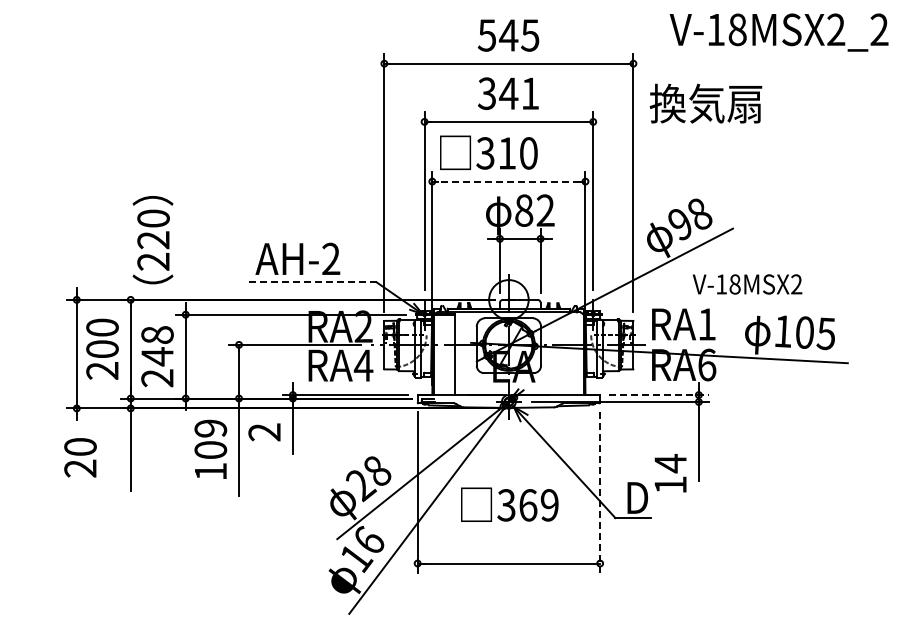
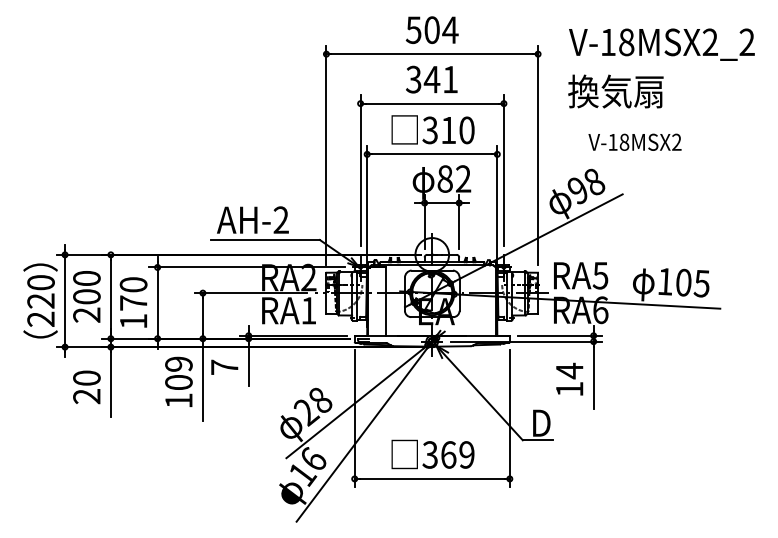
text: (778, 32) -> (661, 44), moved
text: (519, 35) -> (441, 30), 545 -> 504
text: (705, 103) -> (615, 91), moved
text: (488, 152) -> (432, 129), moved
line: (508, 181) -> (431, 154), dashed -> solid
text: (152, 240) -> (40, 301), moved
line: (313, 282) -> (266, 240), dashed -> solid
text: (747, 284) -> (635, 142), moved
text: (706, 324) -> (600, 275), RA1 -> RA5
text: (157, 356) -> (133, 302), 248 -> 170
text: (363, 365) -> (308, 310), RA4 -> RA1
line: (659, 395) -> (560, 336), dashed -> solid
text: (264, 432) -> (224, 367), 2 -> 7
text: (80, 457) -> (86, 387), moved
text: (670, 473) -> (569, 379), moved
line: (600, 492) -> (510, 418), dashed -> solid
text: (509, 504) -> (432, 454), moved

